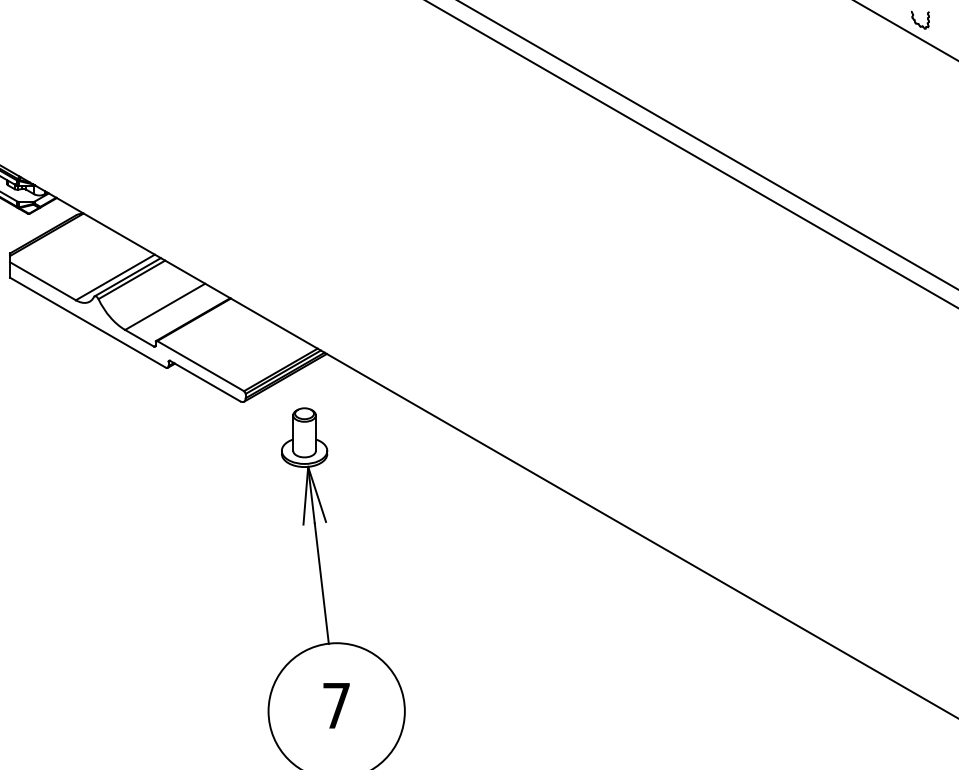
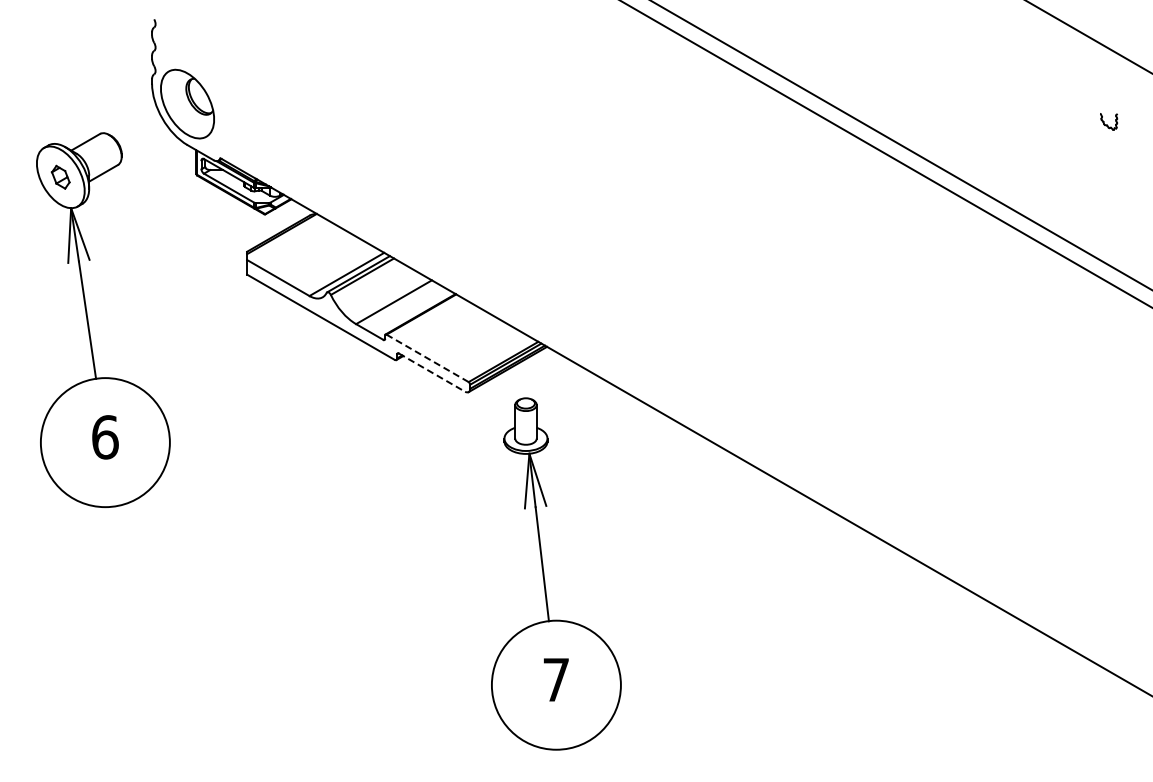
part: (920, 19) -> (1109, 121), moved
line: (200, 366) -> (427, 358), solid -> dashed
line: (205, 381) -> (432, 372), solid -> dashed

